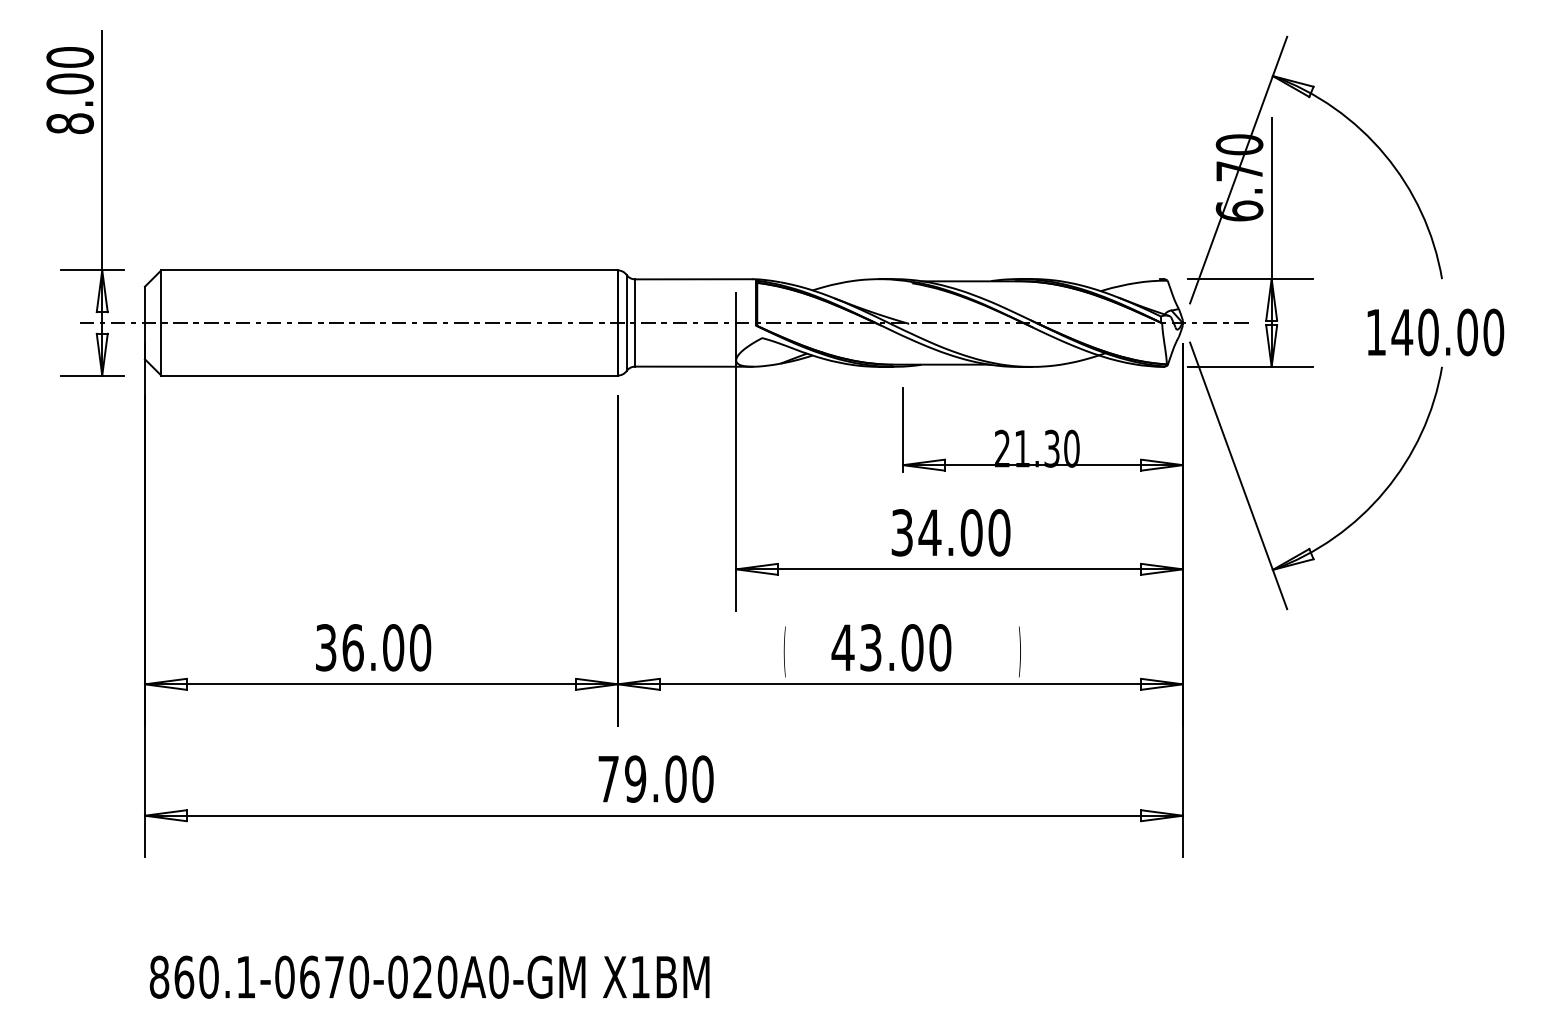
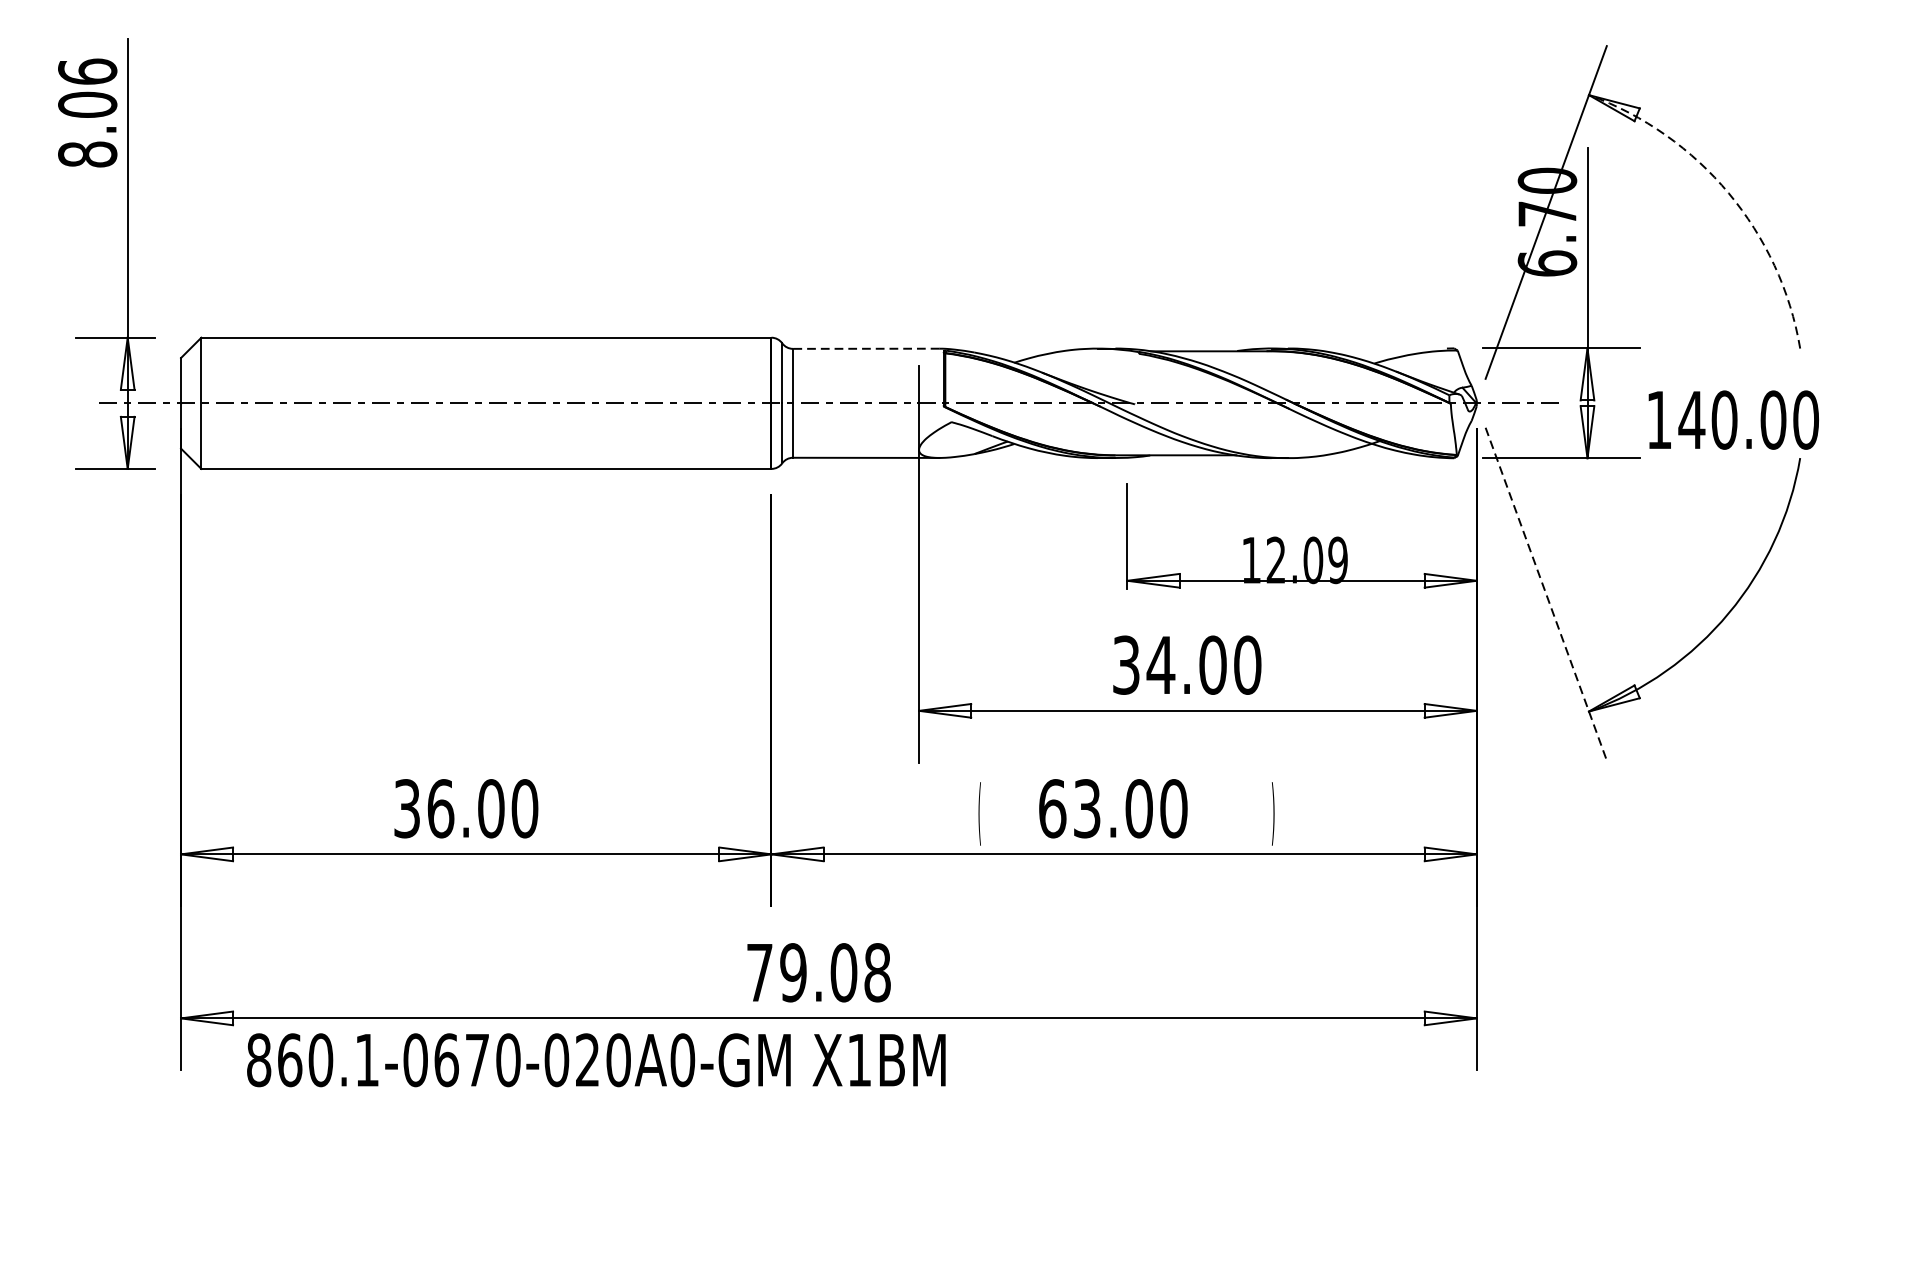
text: (69, 56) -> (86, 70), 8.00 -> 8.06
arc: (1384, 154) -> (1728, 192), solid -> dashed
line: (693, 279) -> (865, 349), solid -> dashed
text: (1435, 332) -> (1733, 420), moved
text: (1037, 448) -> (1295, 559), 21.30 -> 12.09
line: (1238, 475) -> (1546, 593), solid -> dashed
text: (842, 647) -> (1051, 808), 43.00 -> 63.00
text: (702, 778) -> (876, 971), 79.00 -> 79.08
text: (429, 976) -> (596, 1059), moved

